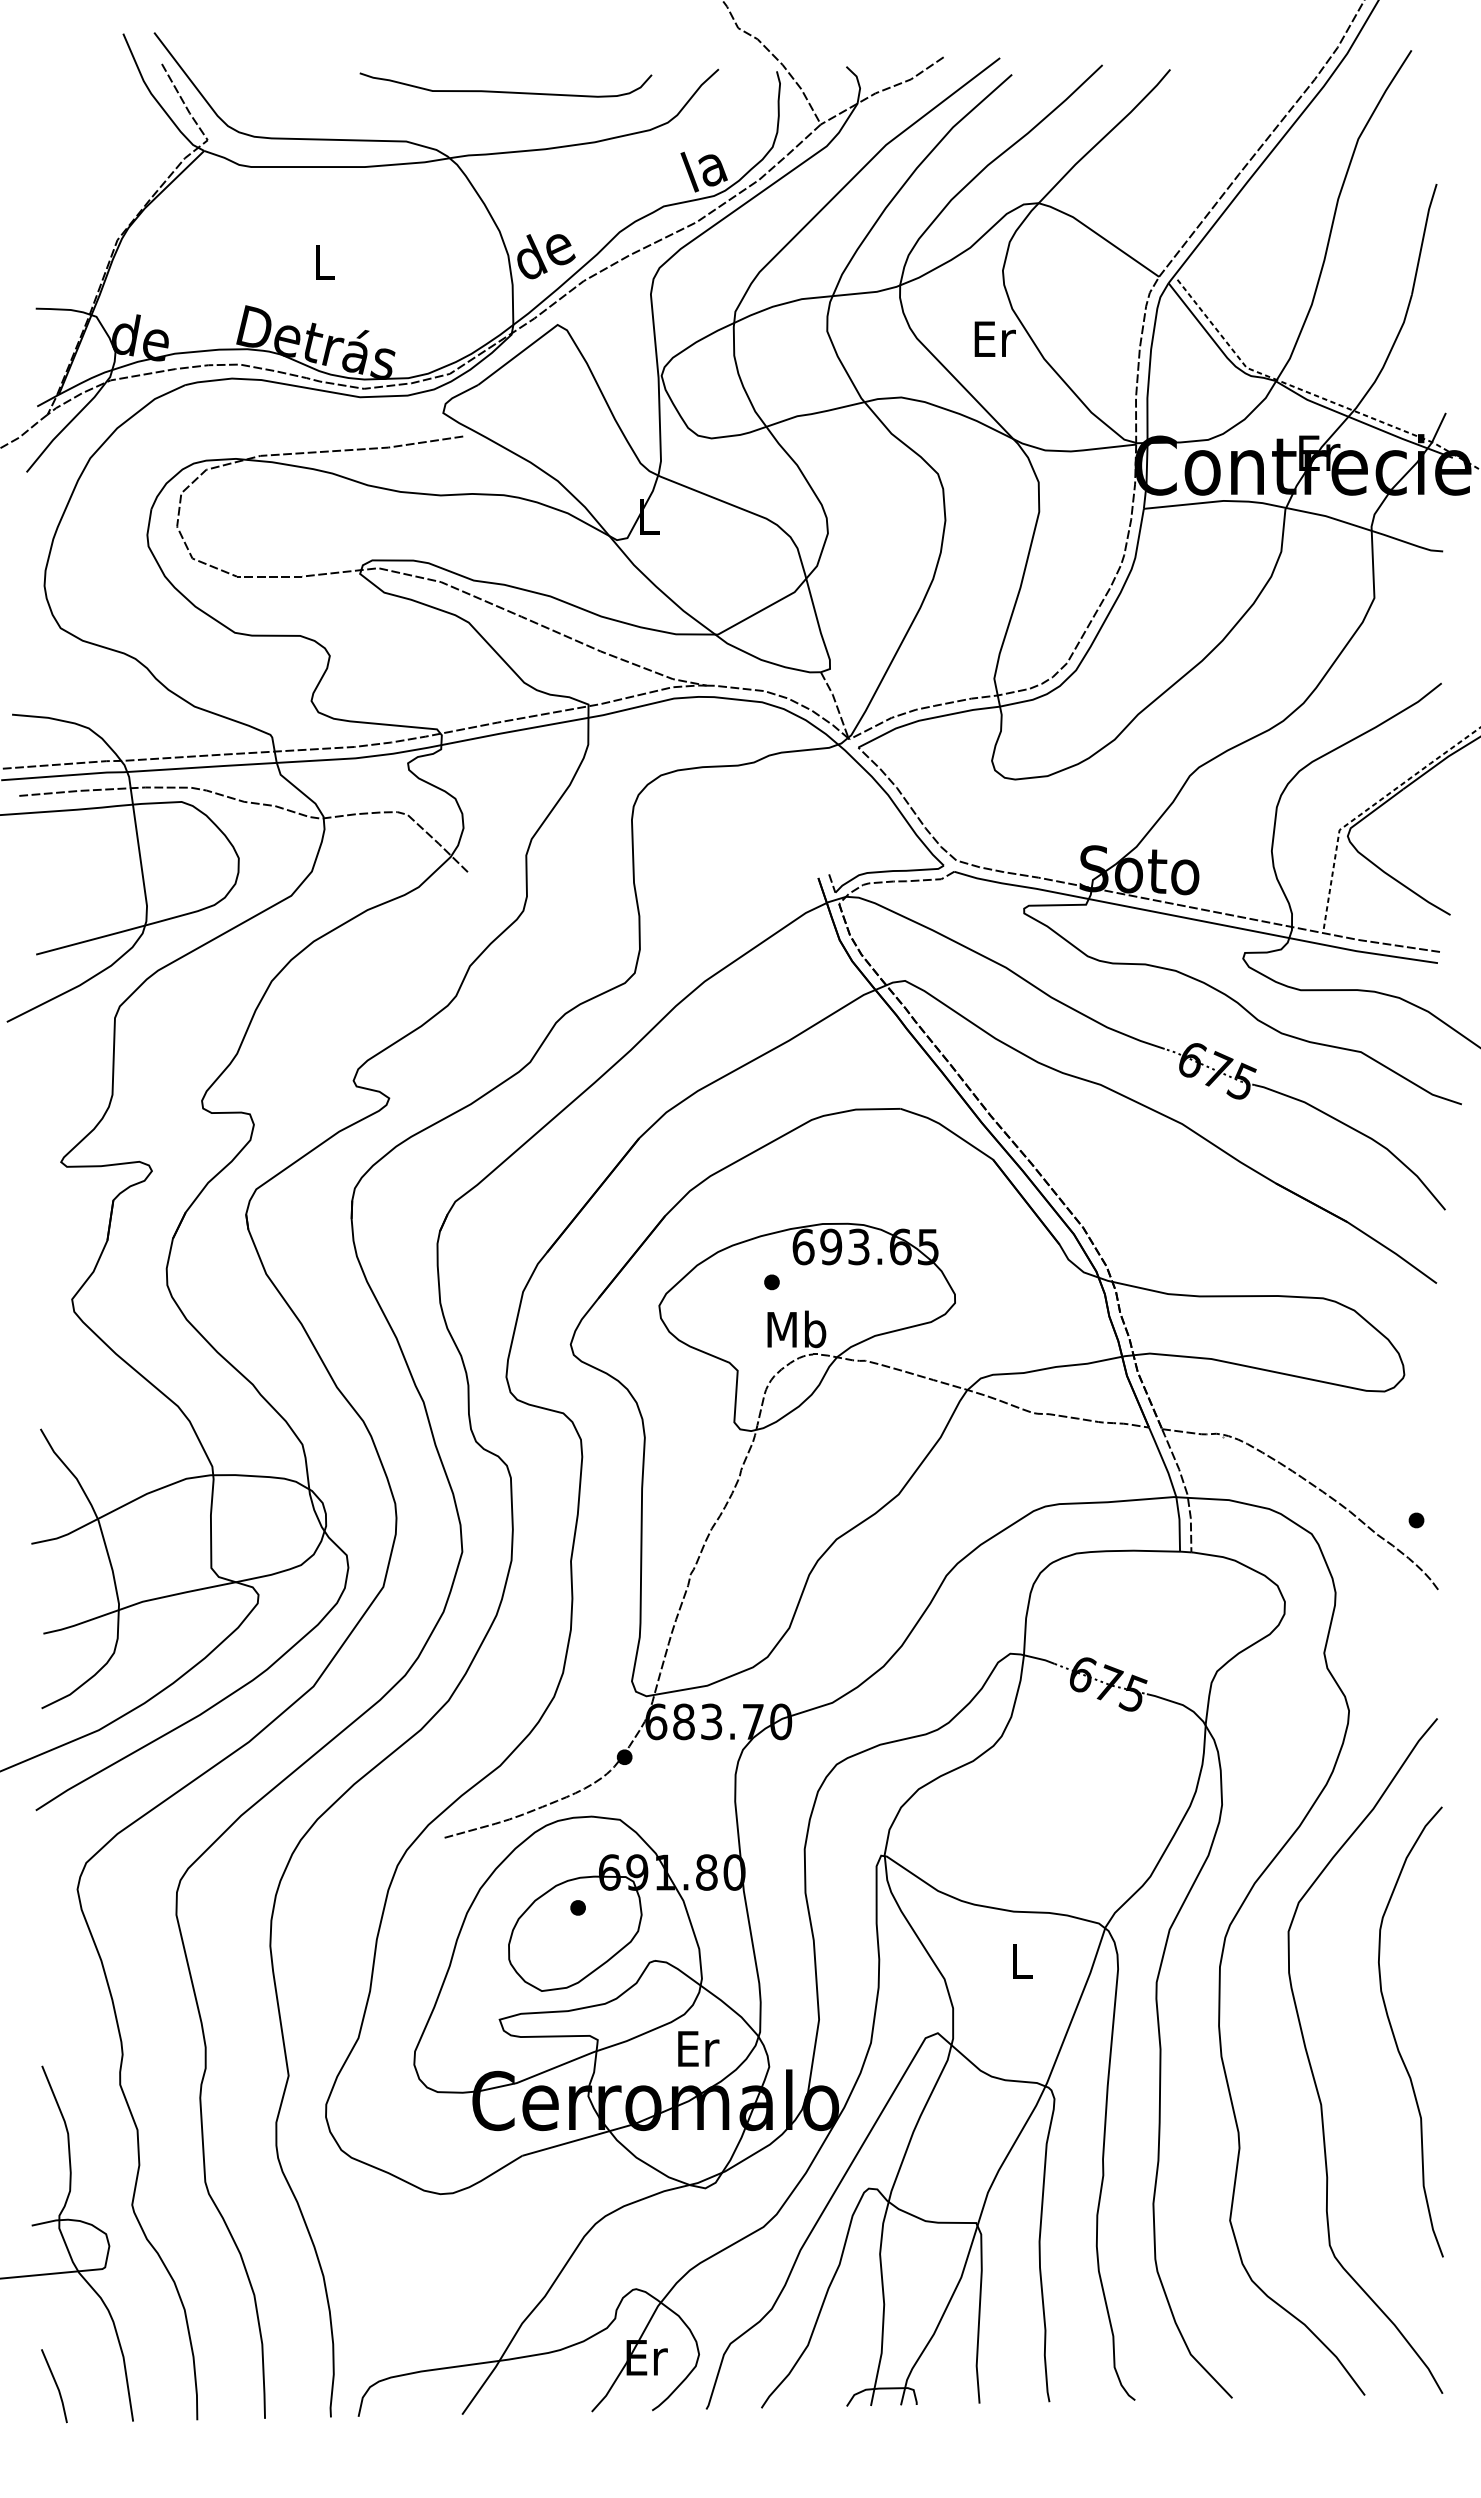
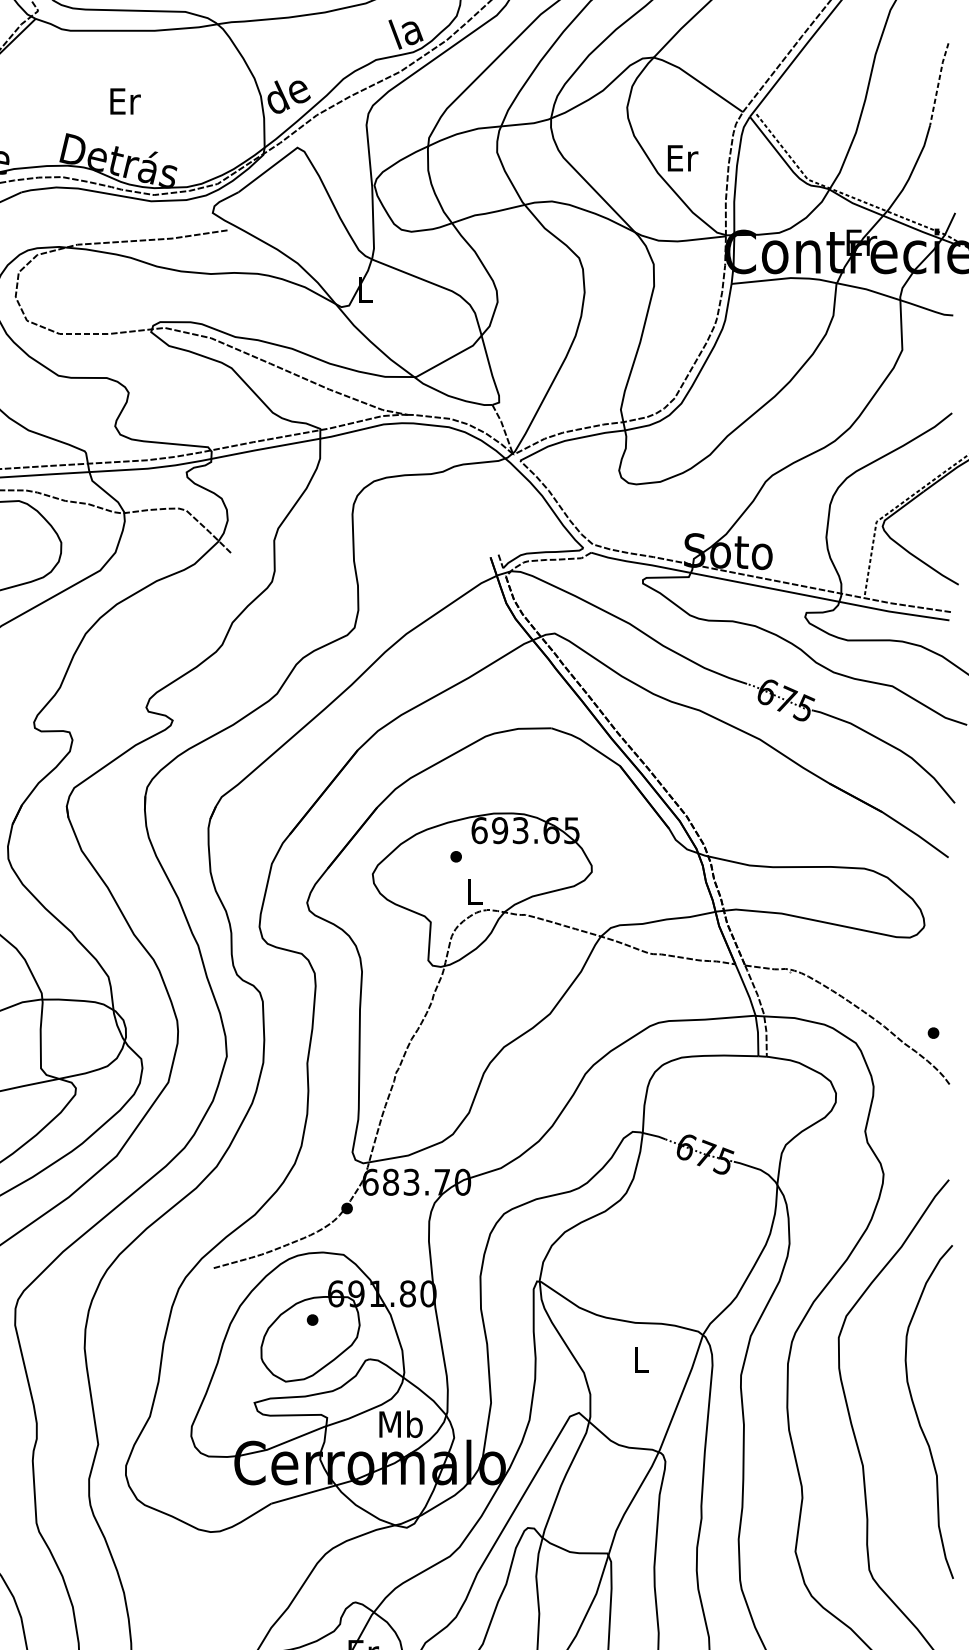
line: (1423, 238) -> (938, 83), solid -> dashed
text: (325, 262) -> (125, 101), L -> Er
text: (994, 338) -> (682, 157), moved
text: (796, 1329) -> (474, 891), Mb -> L
text: (697, 2048) -> (401, 1424), Er -> Mb

